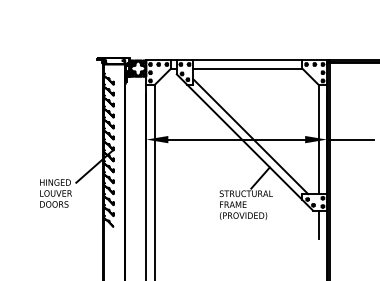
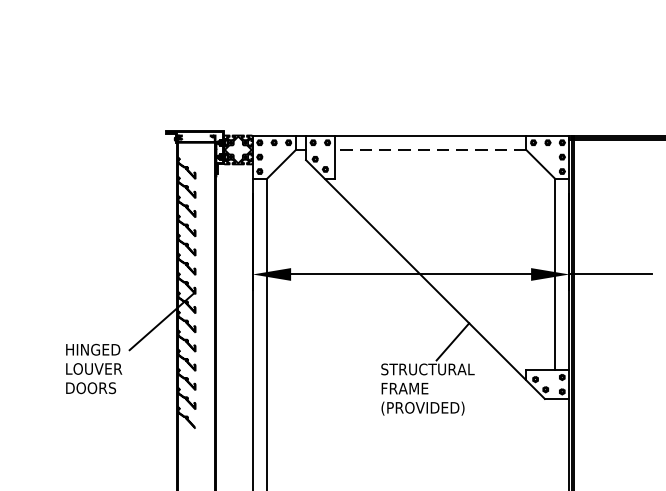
line: (247, 68) -> (429, 149), solid -> dashed
line: (250, 136) -> (435, 269), removed
line: (318, 224) -> (554, 423), removed

